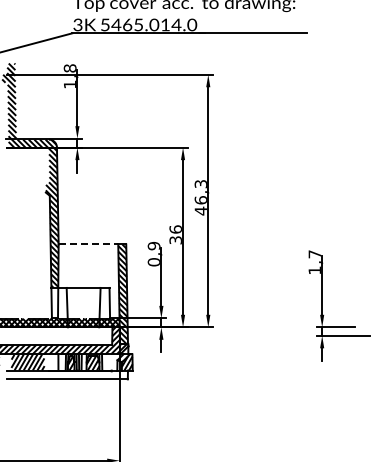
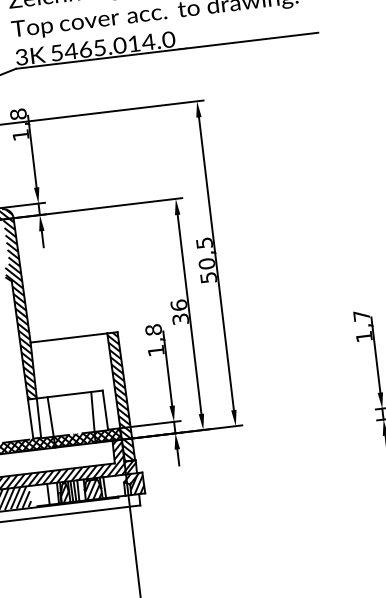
text: (200, 197) -> (205, 260), 46,3 -> 50,5
line: (88, 244) -> (69, 337), dashed -> solid
text: (153, 254) -> (154, 340), 0,9 -> 1,8

